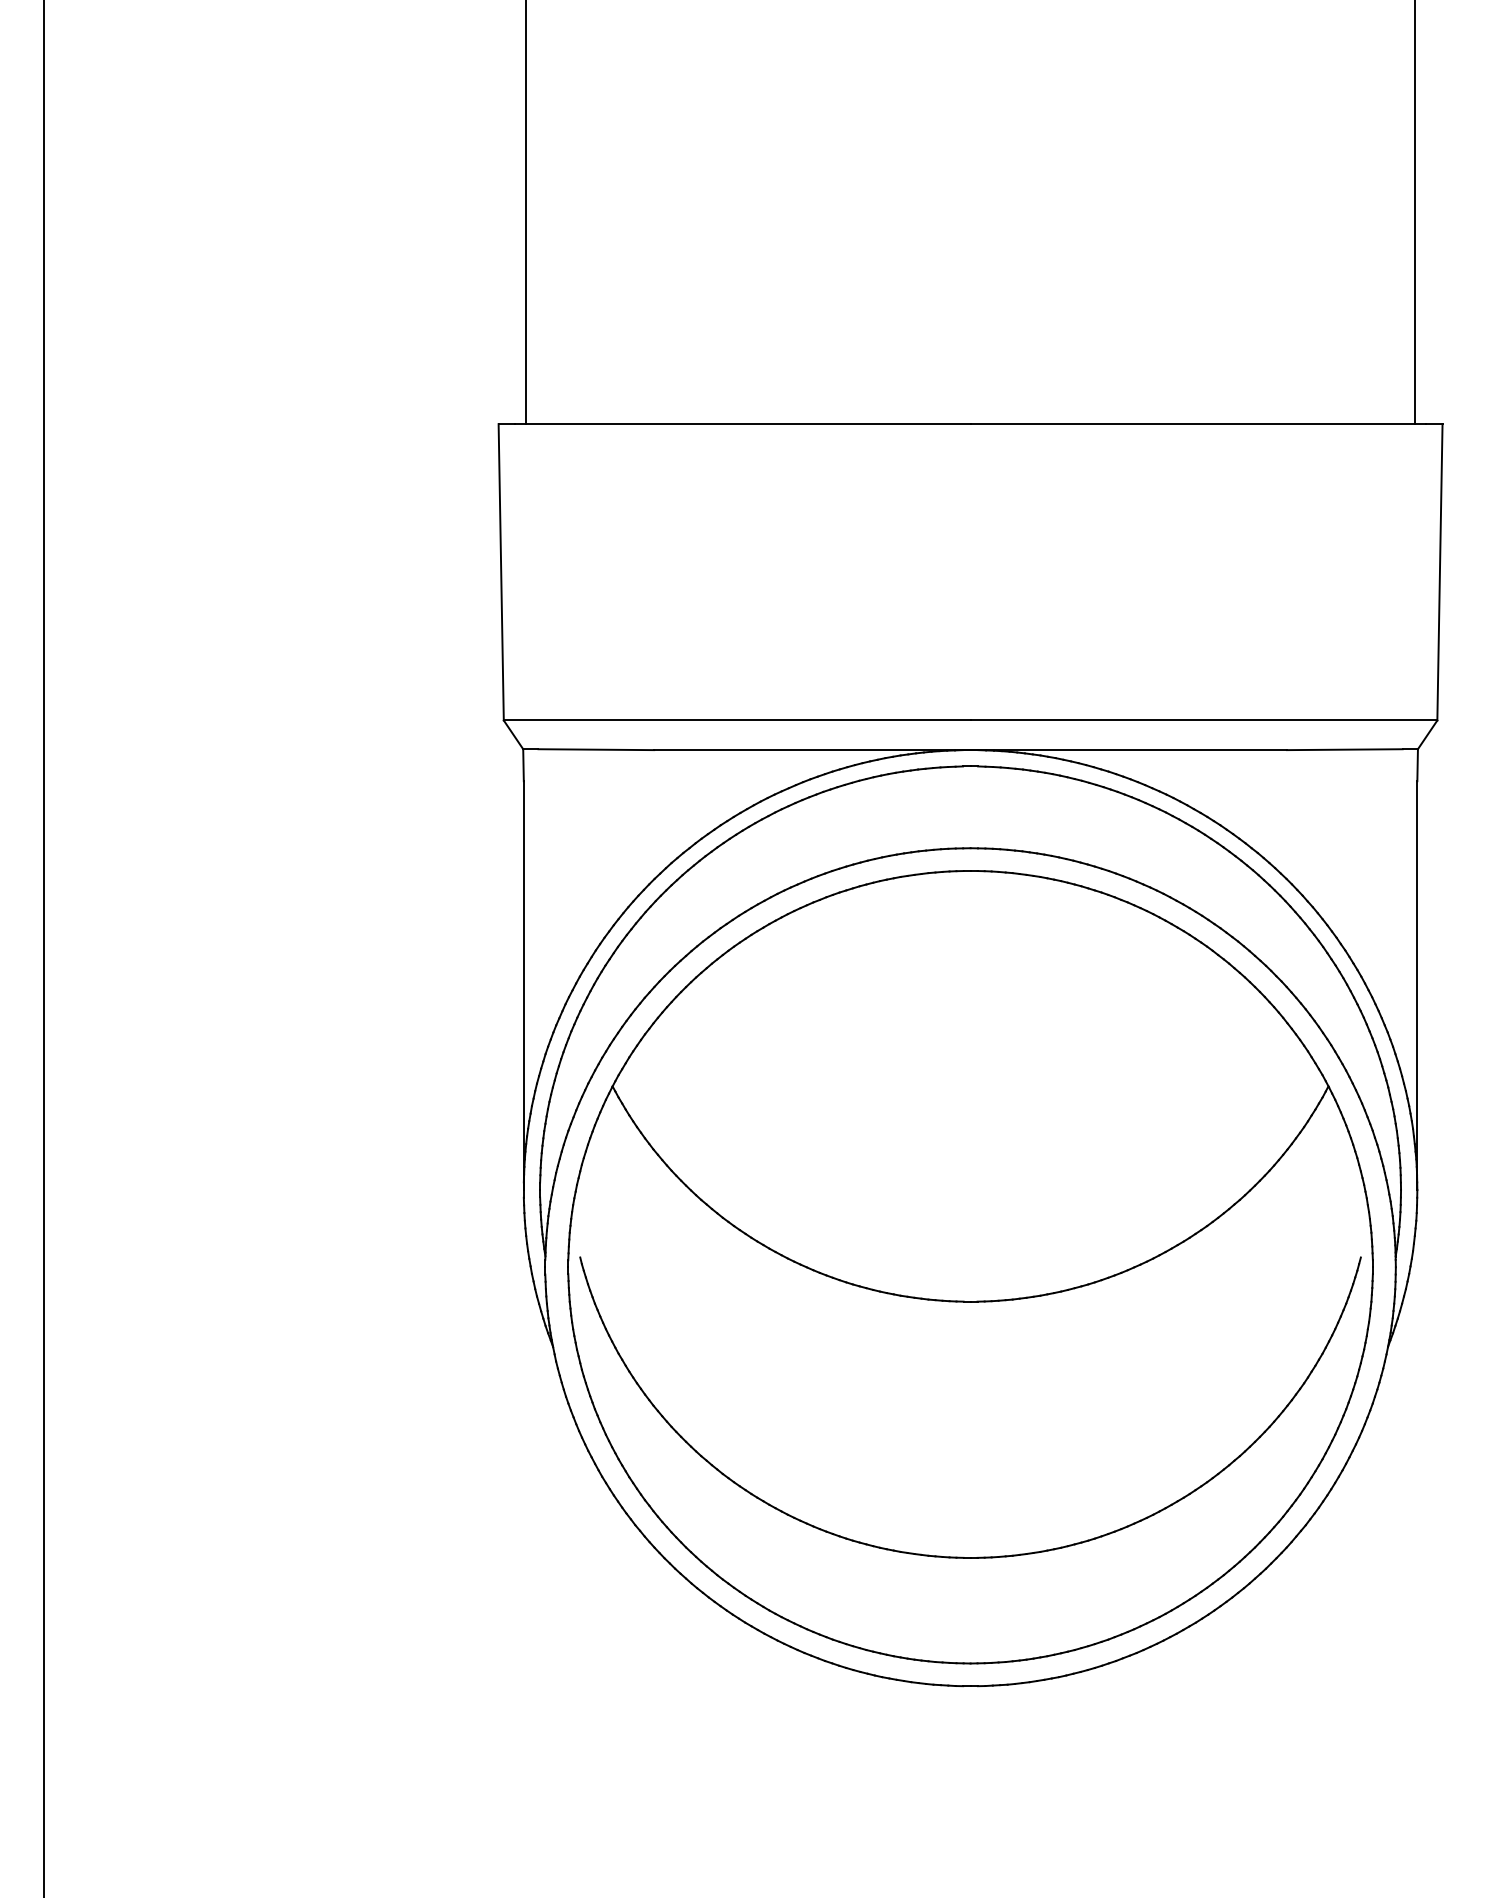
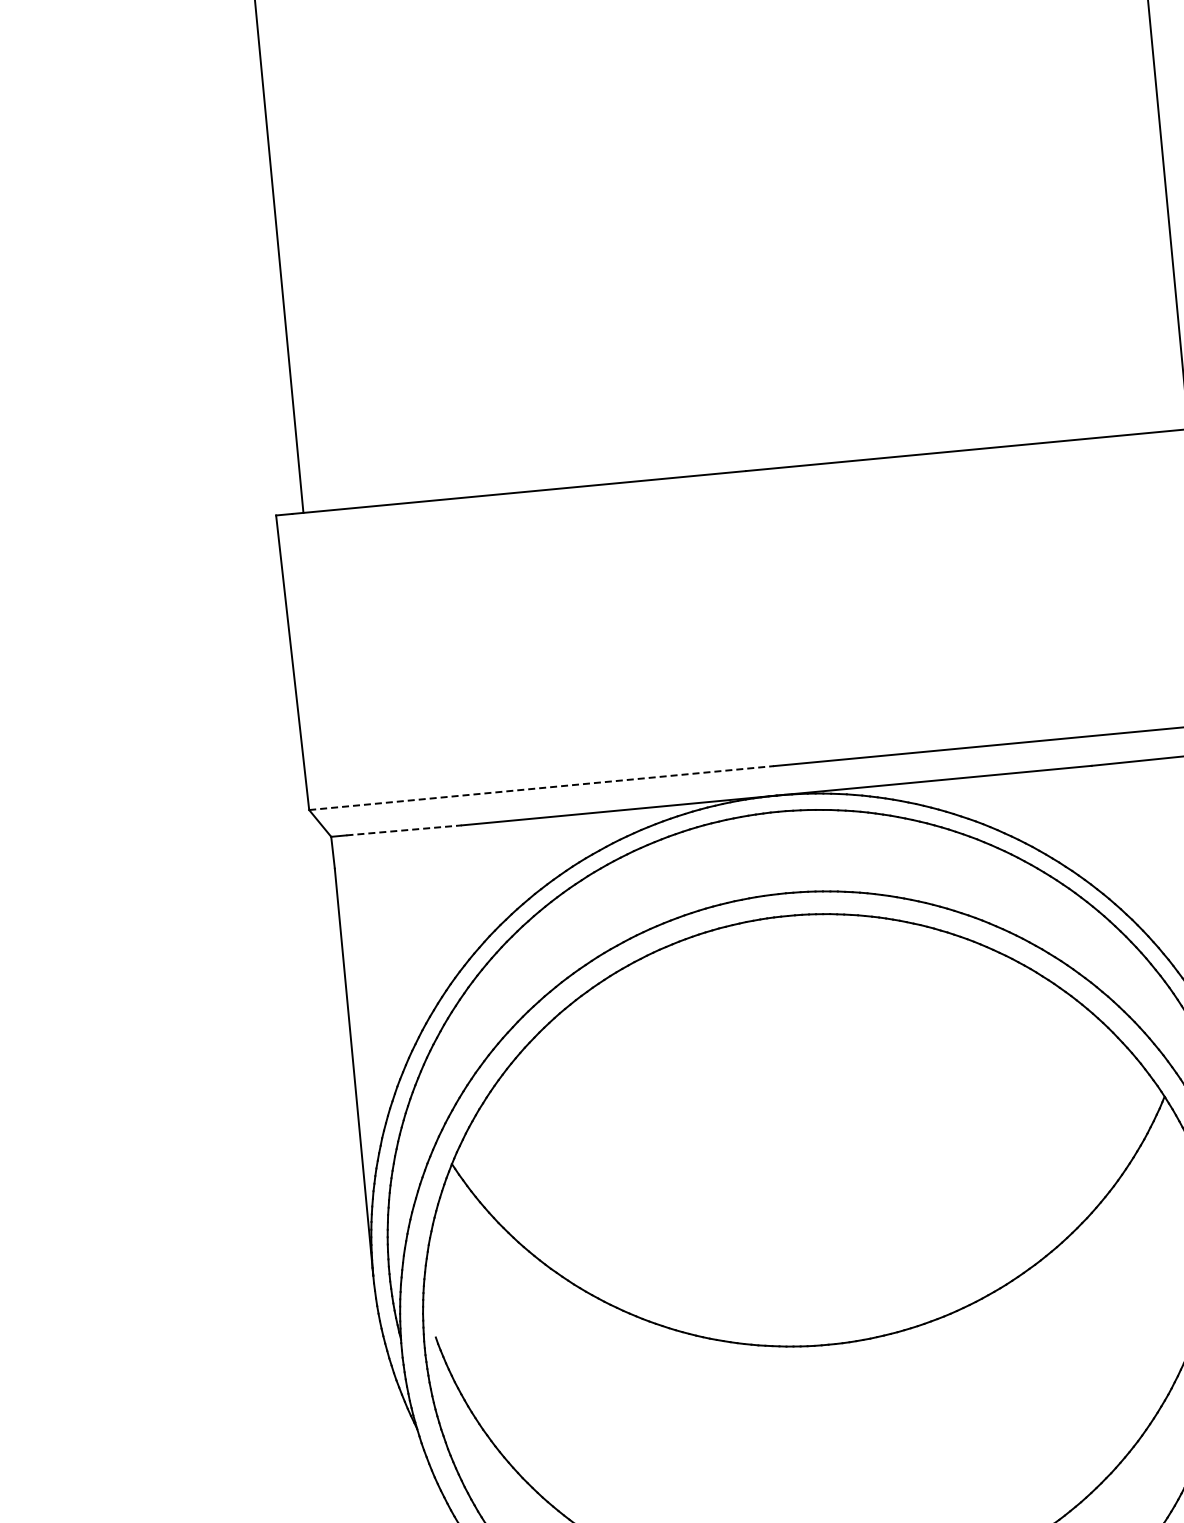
line: (737, 720) -> (541, 788), solid -> dashed
line: (596, 749) -> (404, 830), solid -> dashed

